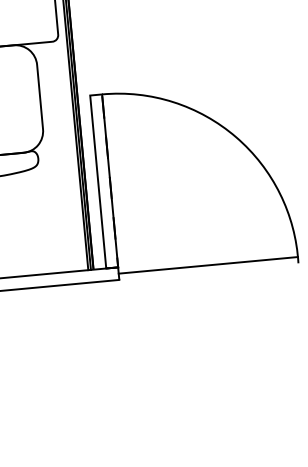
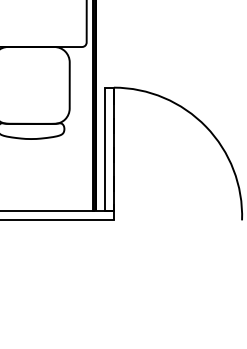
line: (207, 264) -> (177, 215), removed

